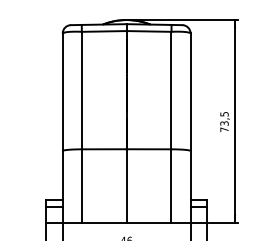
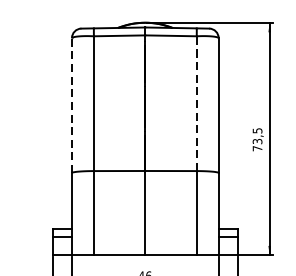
line: (171, 90) -> (196, 103), solid -> dashed
line: (62, 92) -> (71, 105), solid -> dashed

